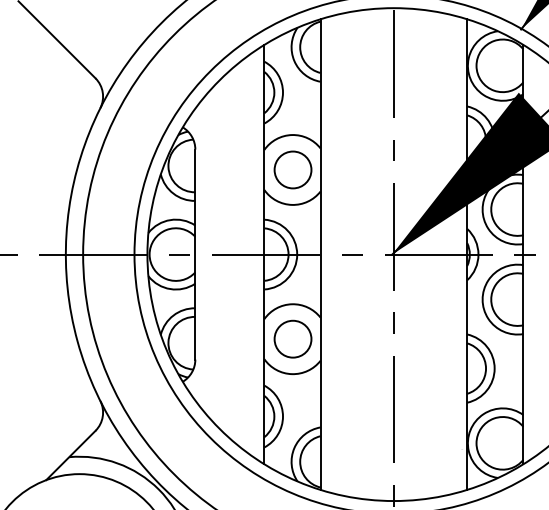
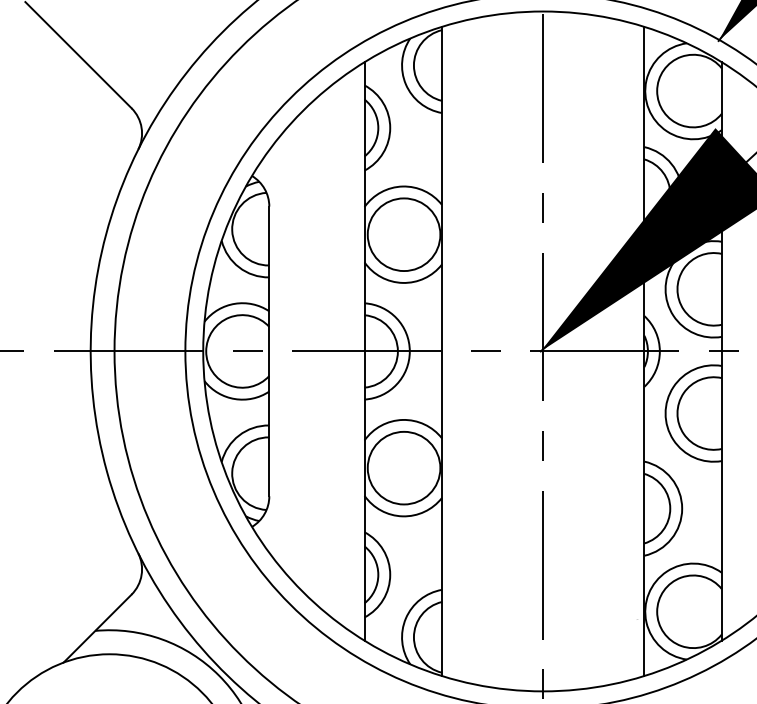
circle: (292, 169) -> (403, 234), size x1.43
circle: (292, 338) -> (403, 467), size x1.43

